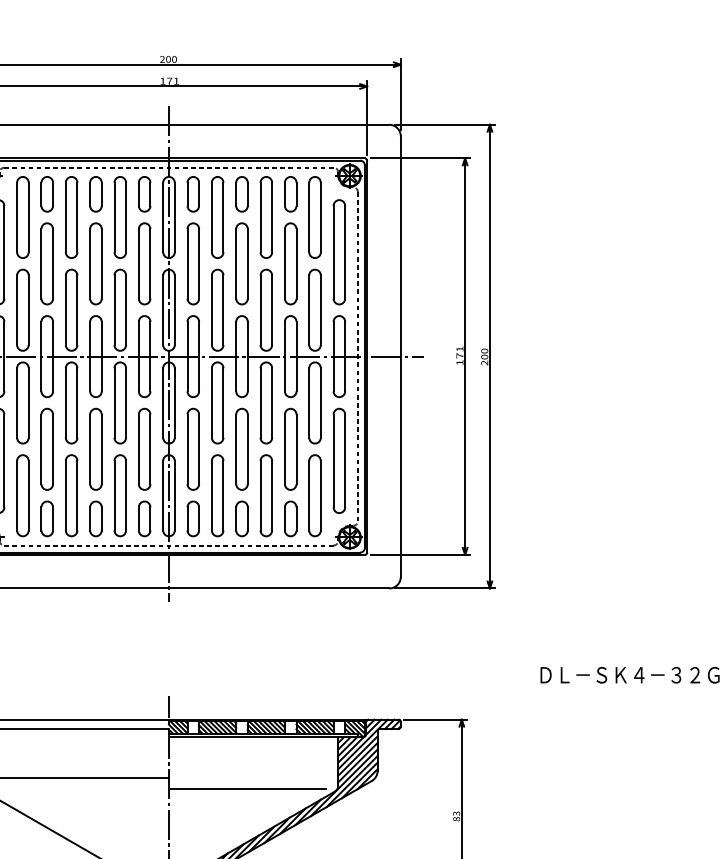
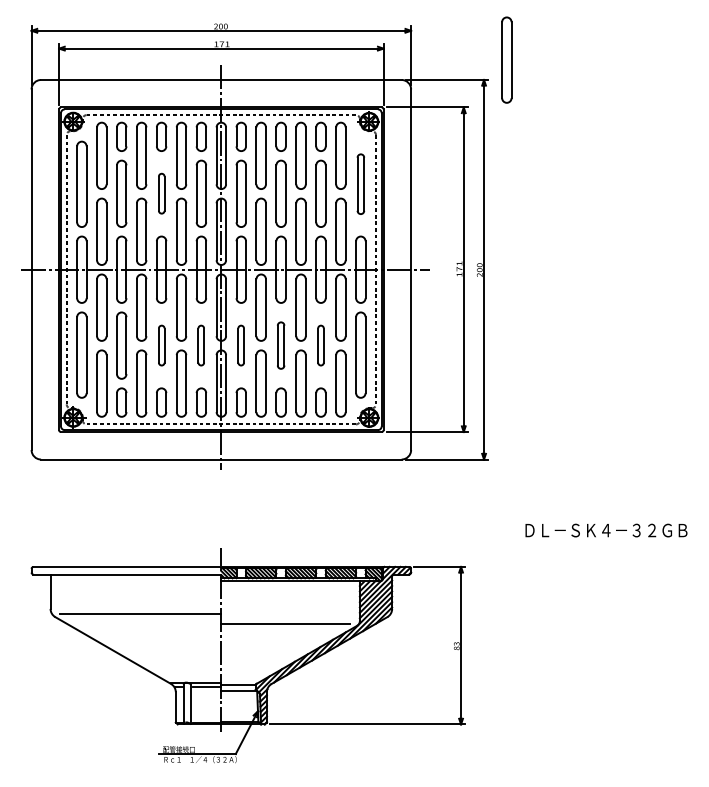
part: (517, 99) -> (506, 59), added
part: (338, 251) -> (360, 183), size x0.7
part: (95, 263) -> (161, 193), size x0.6
part: (95, 449) -> (161, 345), size x0.6
part: (143, 449) -> (200, 345), size x0.6
part: (192, 449) -> (240, 345), size x0.6
part: (241, 449) -> (280, 345), size x0.7
part: (290, 449) -> (320, 345), size x0.6

